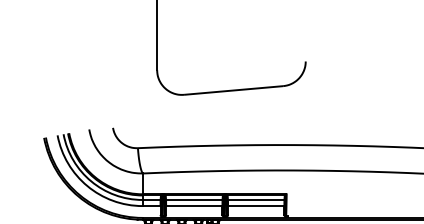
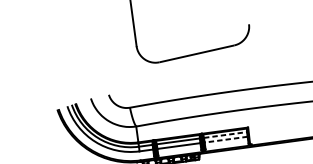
line: (256, 199) -> (225, 134), solid -> dashed
line: (255, 206) -> (225, 140), solid -> dashed

